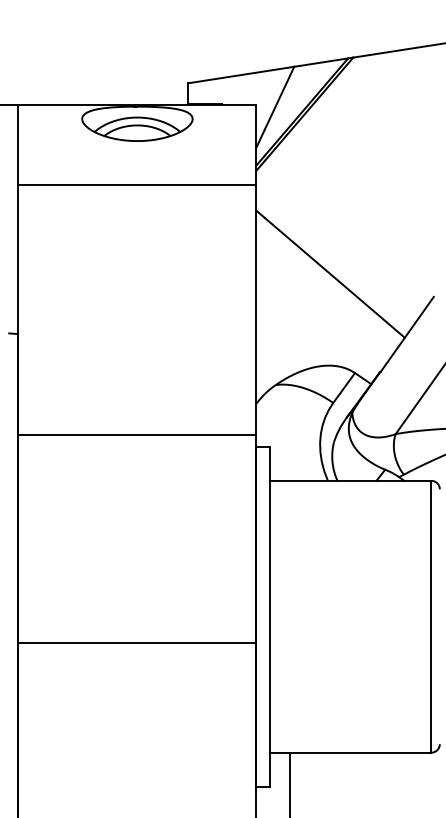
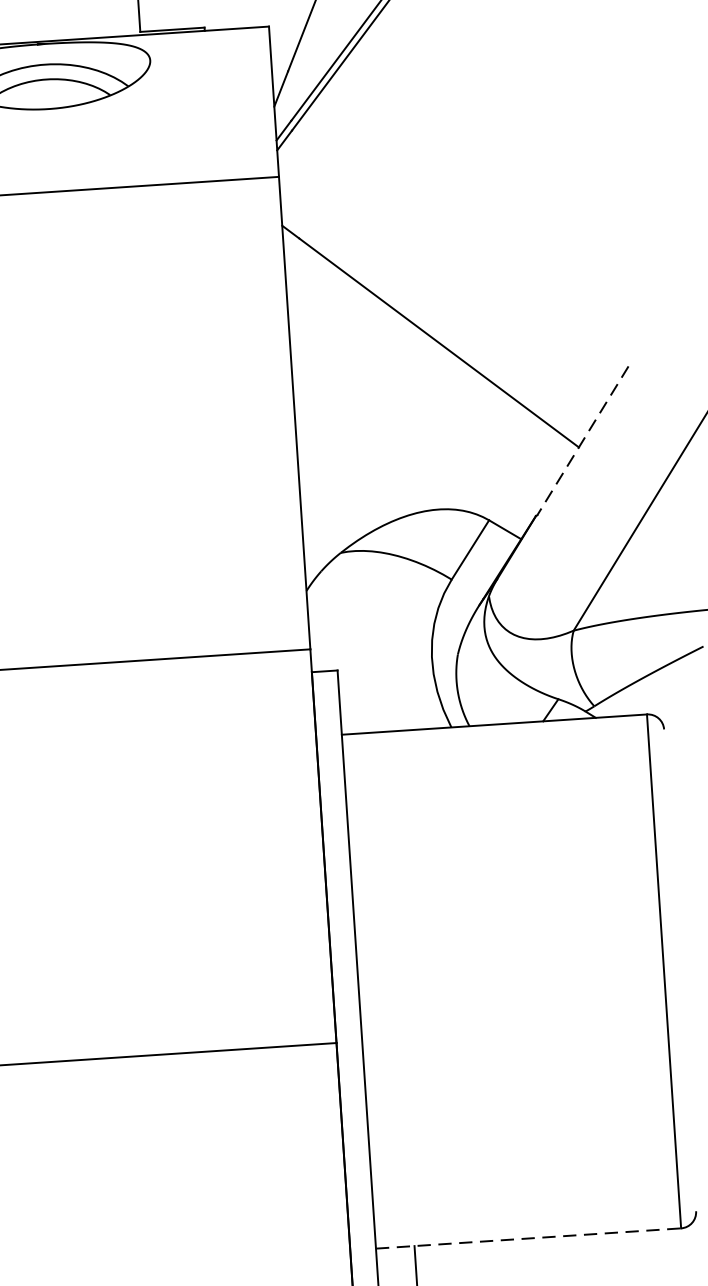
line: (406, 334) -> (581, 440), solid -> dashed
line: (350, 752) -> (528, 1238), solid -> dashed

